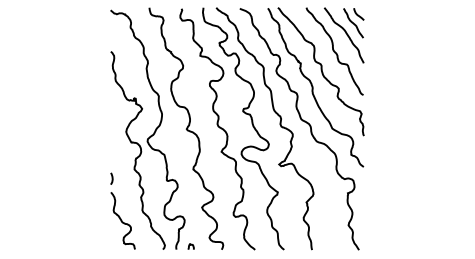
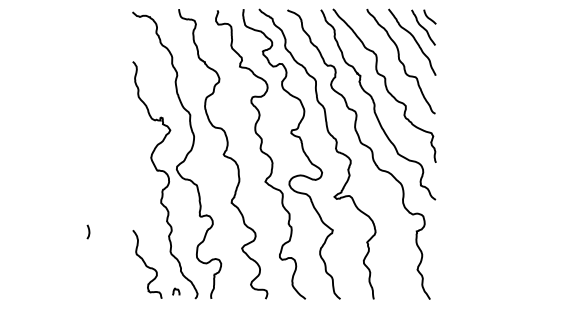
curve: (111, 178) -> (88, 231), moved
curve: (190, 245) -> (175, 290), moved

